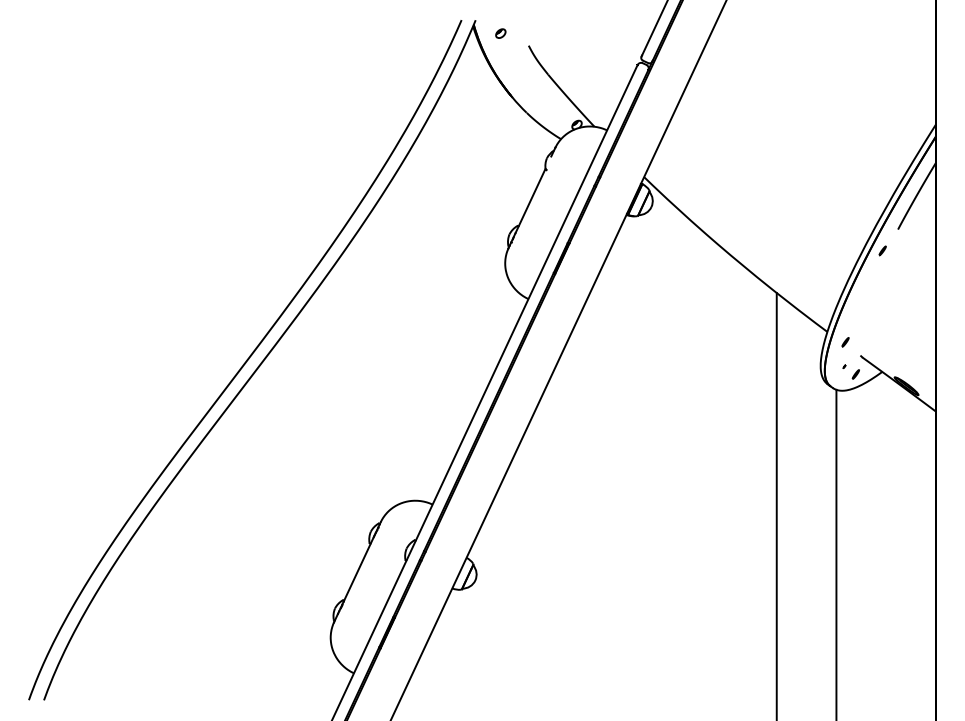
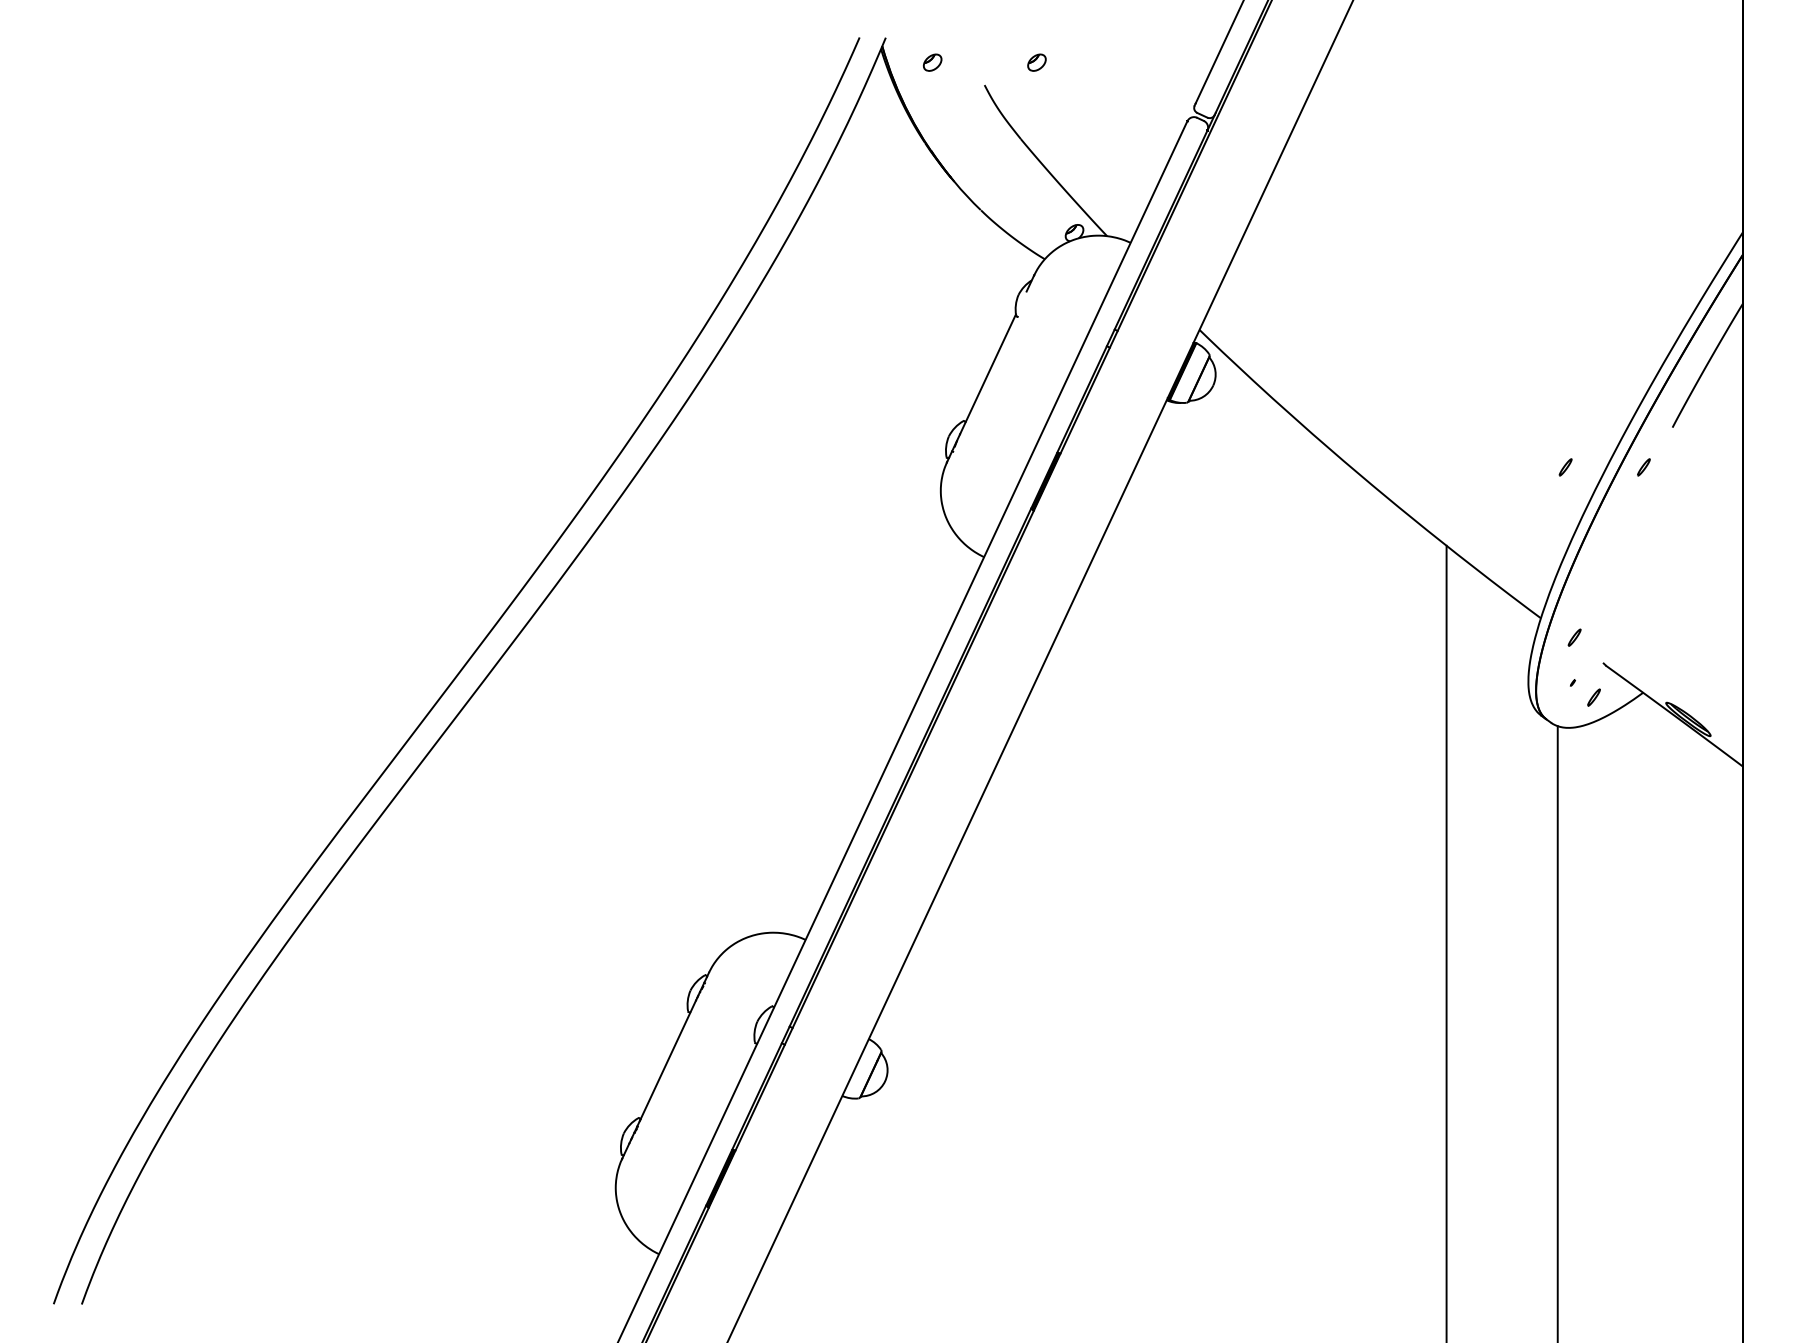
part: (556, 33) -> (1036, 62), added
part: (840, 250) -> (1565, 466), added

